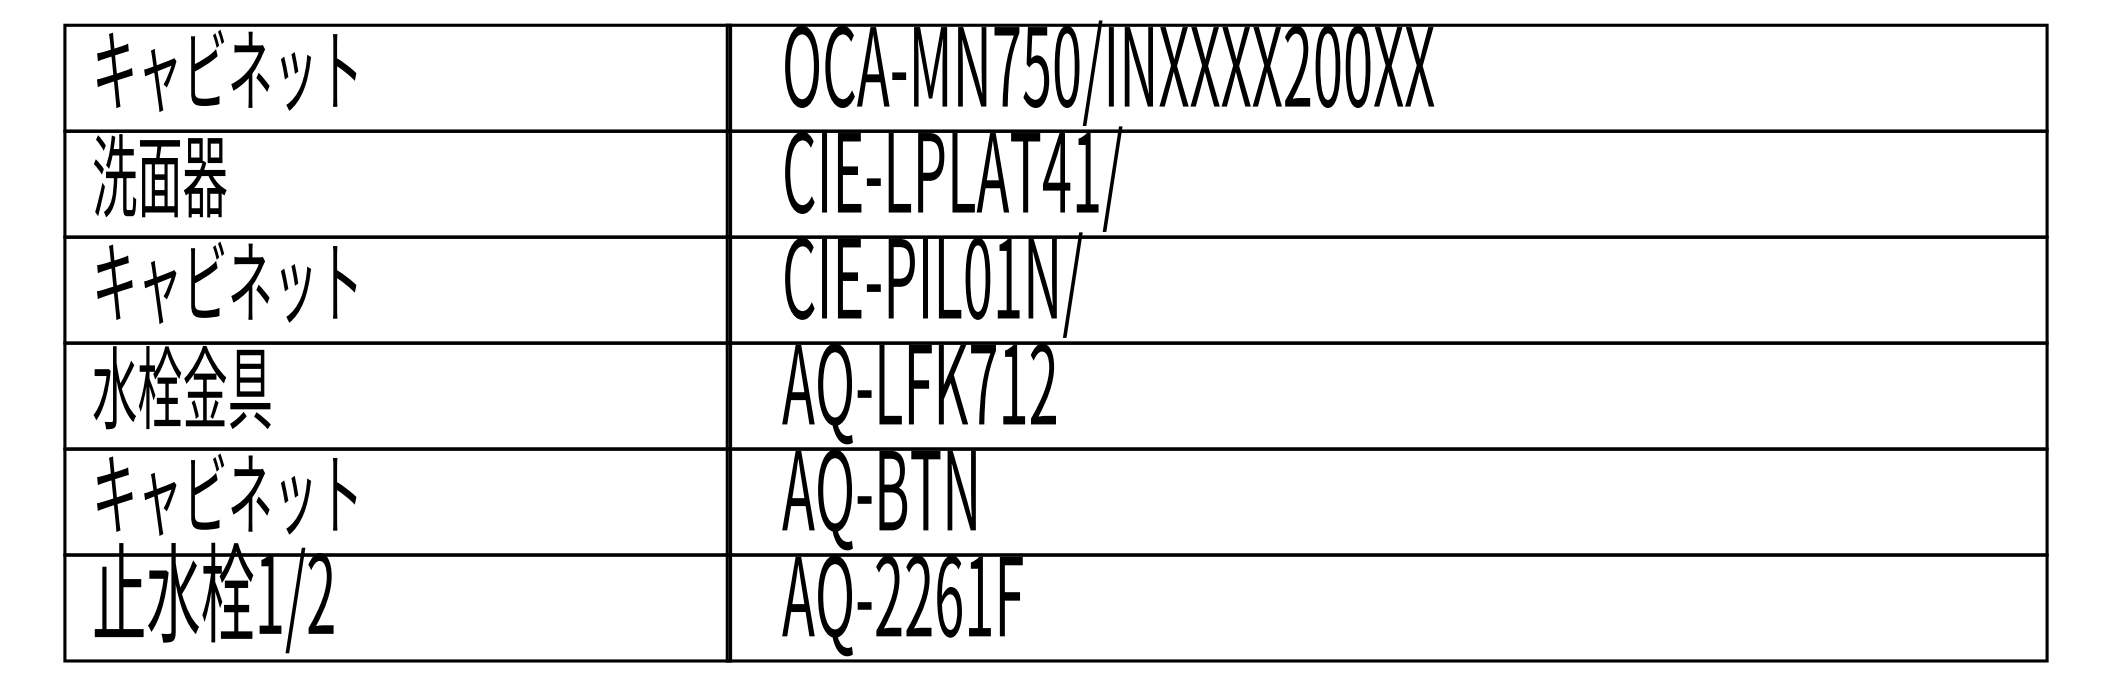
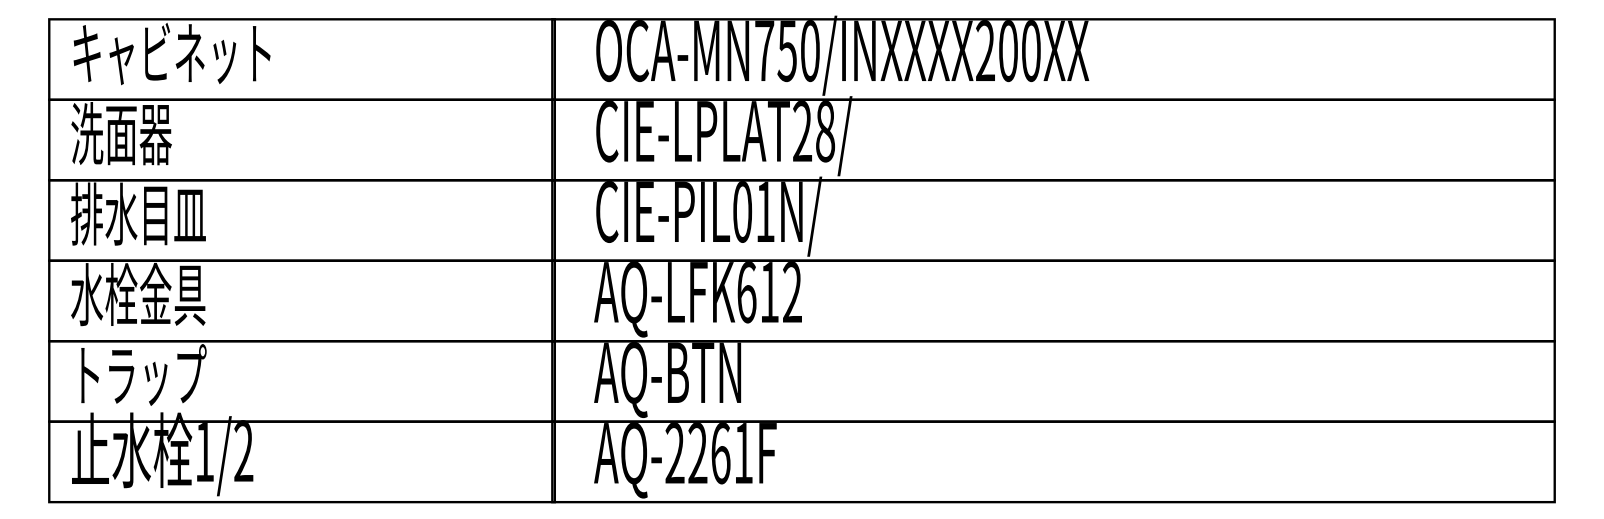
text: (1071, 173) -> (813, 131), CIE-LPLAT41/ -> CIE-LPLAT28/
text: (224, 281) -> (170, 213), キャビネット -> 排水目皿
text: (983, 385) -> (746, 292), AQ-LFK712 -> AQ-LFK612
text: (226, 493) -> (171, 374), キャビネット -> トラップ

